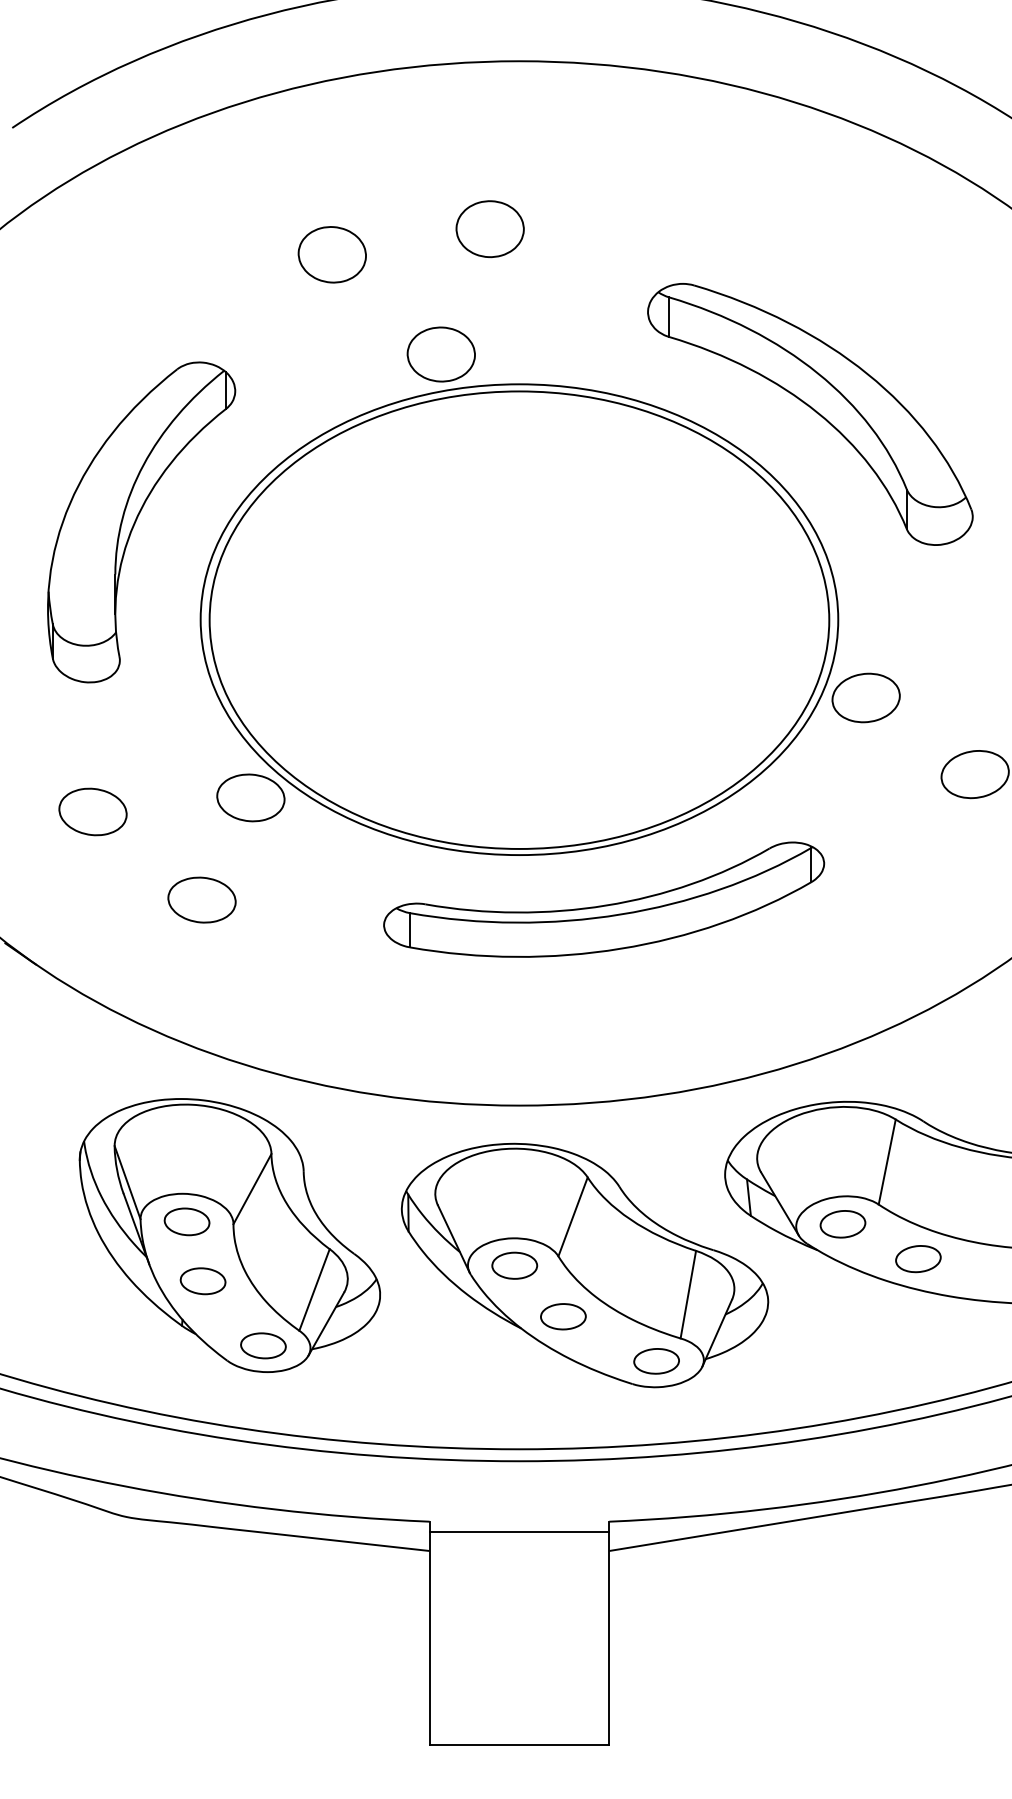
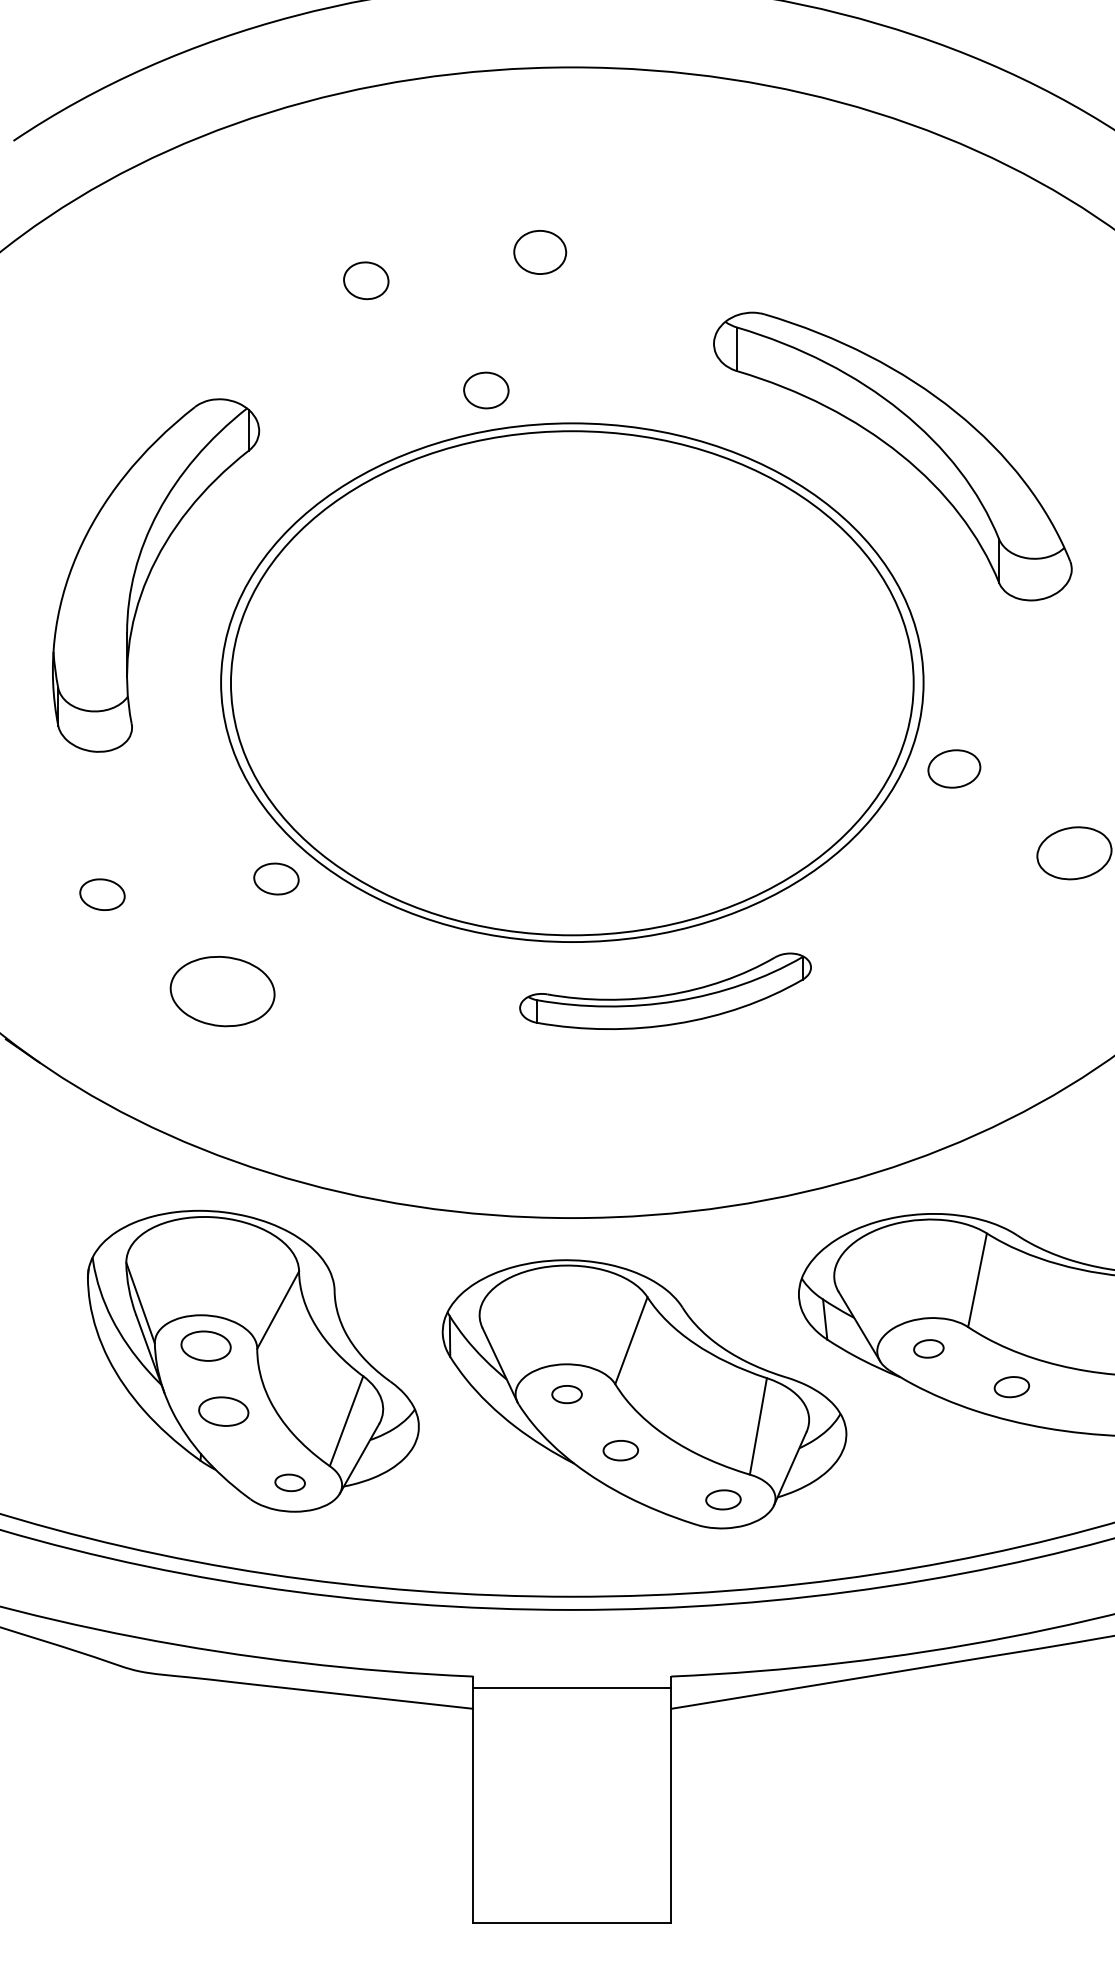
part: (490, 229) -> (540, 252), size x0.7
part: (332, 254) -> (366, 280), size x0.6
part: (441, 354) -> (486, 390), size x0.6
part: (866, 697) -> (954, 768), size x0.7
part: (250, 797) -> (276, 878), size x0.6
part: (93, 811) -> (102, 894), size x0.6
part: (201, 899) -> (222, 991), size x1.4
part: (604, 899) -> (665, 991), size x0.6
part: (842, 1223) -> (928, 1348), size x0.6
part: (918, 1258) -> (1011, 1386), size x0.7
part: (514, 1265) -> (566, 1394), size x0.6
part: (563, 1316) -> (620, 1450), size x0.7
part: (262, 1345) -> (289, 1482), size x0.6
part: (656, 1361) -> (723, 1499), size x0.7

